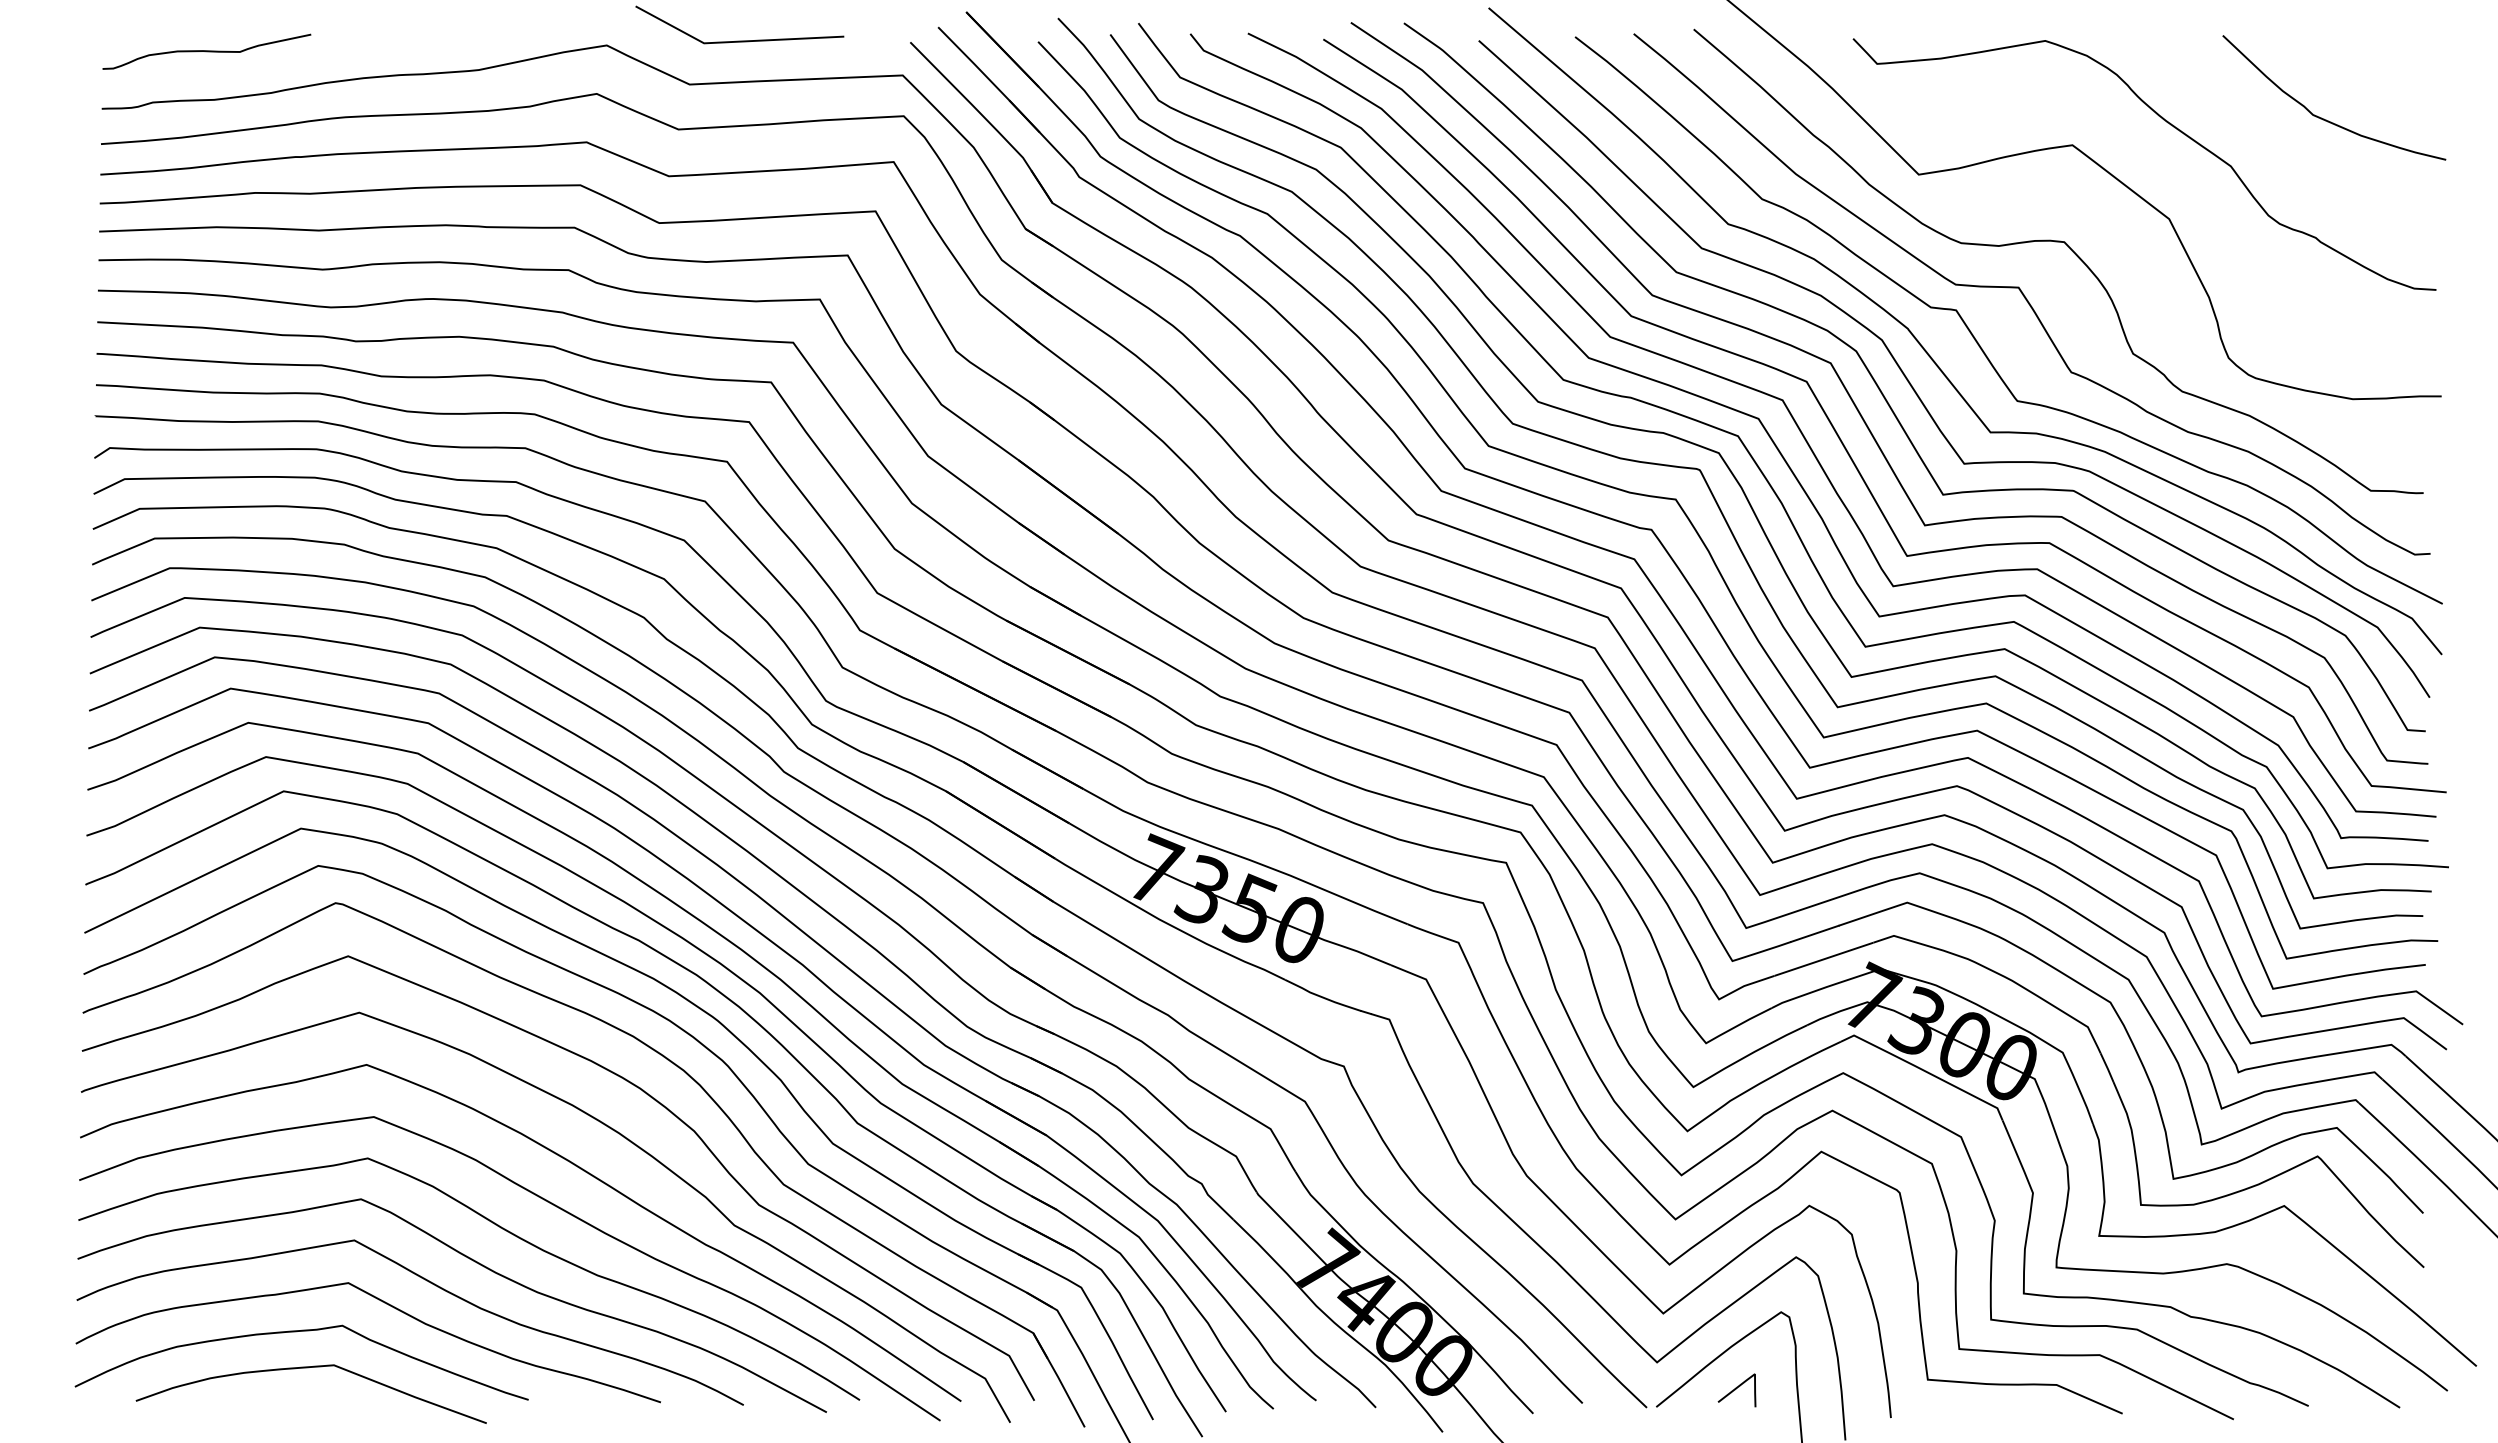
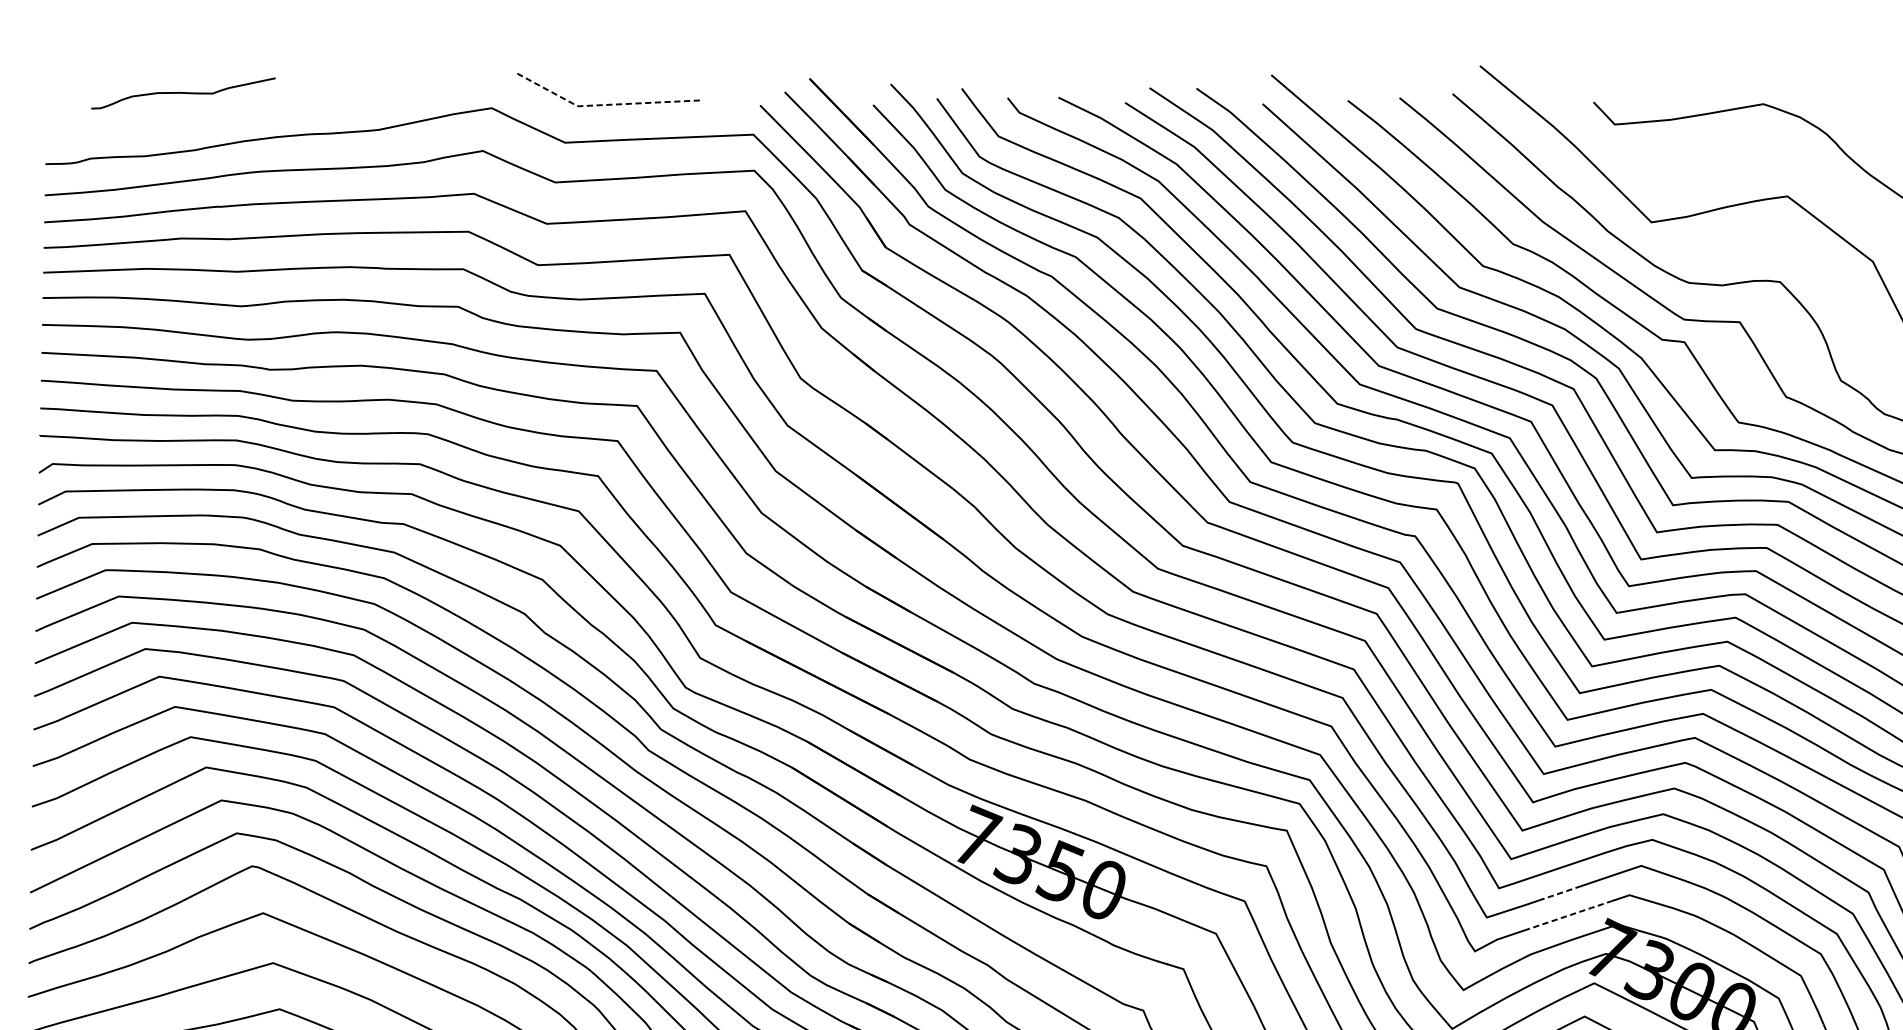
line: (734, 41) -> (604, 104), solid -> dashed
curve: (206, 51) -> (183, 93), moved
line: (1815, 933) -> (1560, 893), solid -> dashed
line: (1825, 958) -> (1569, 915), solid -> dashed

